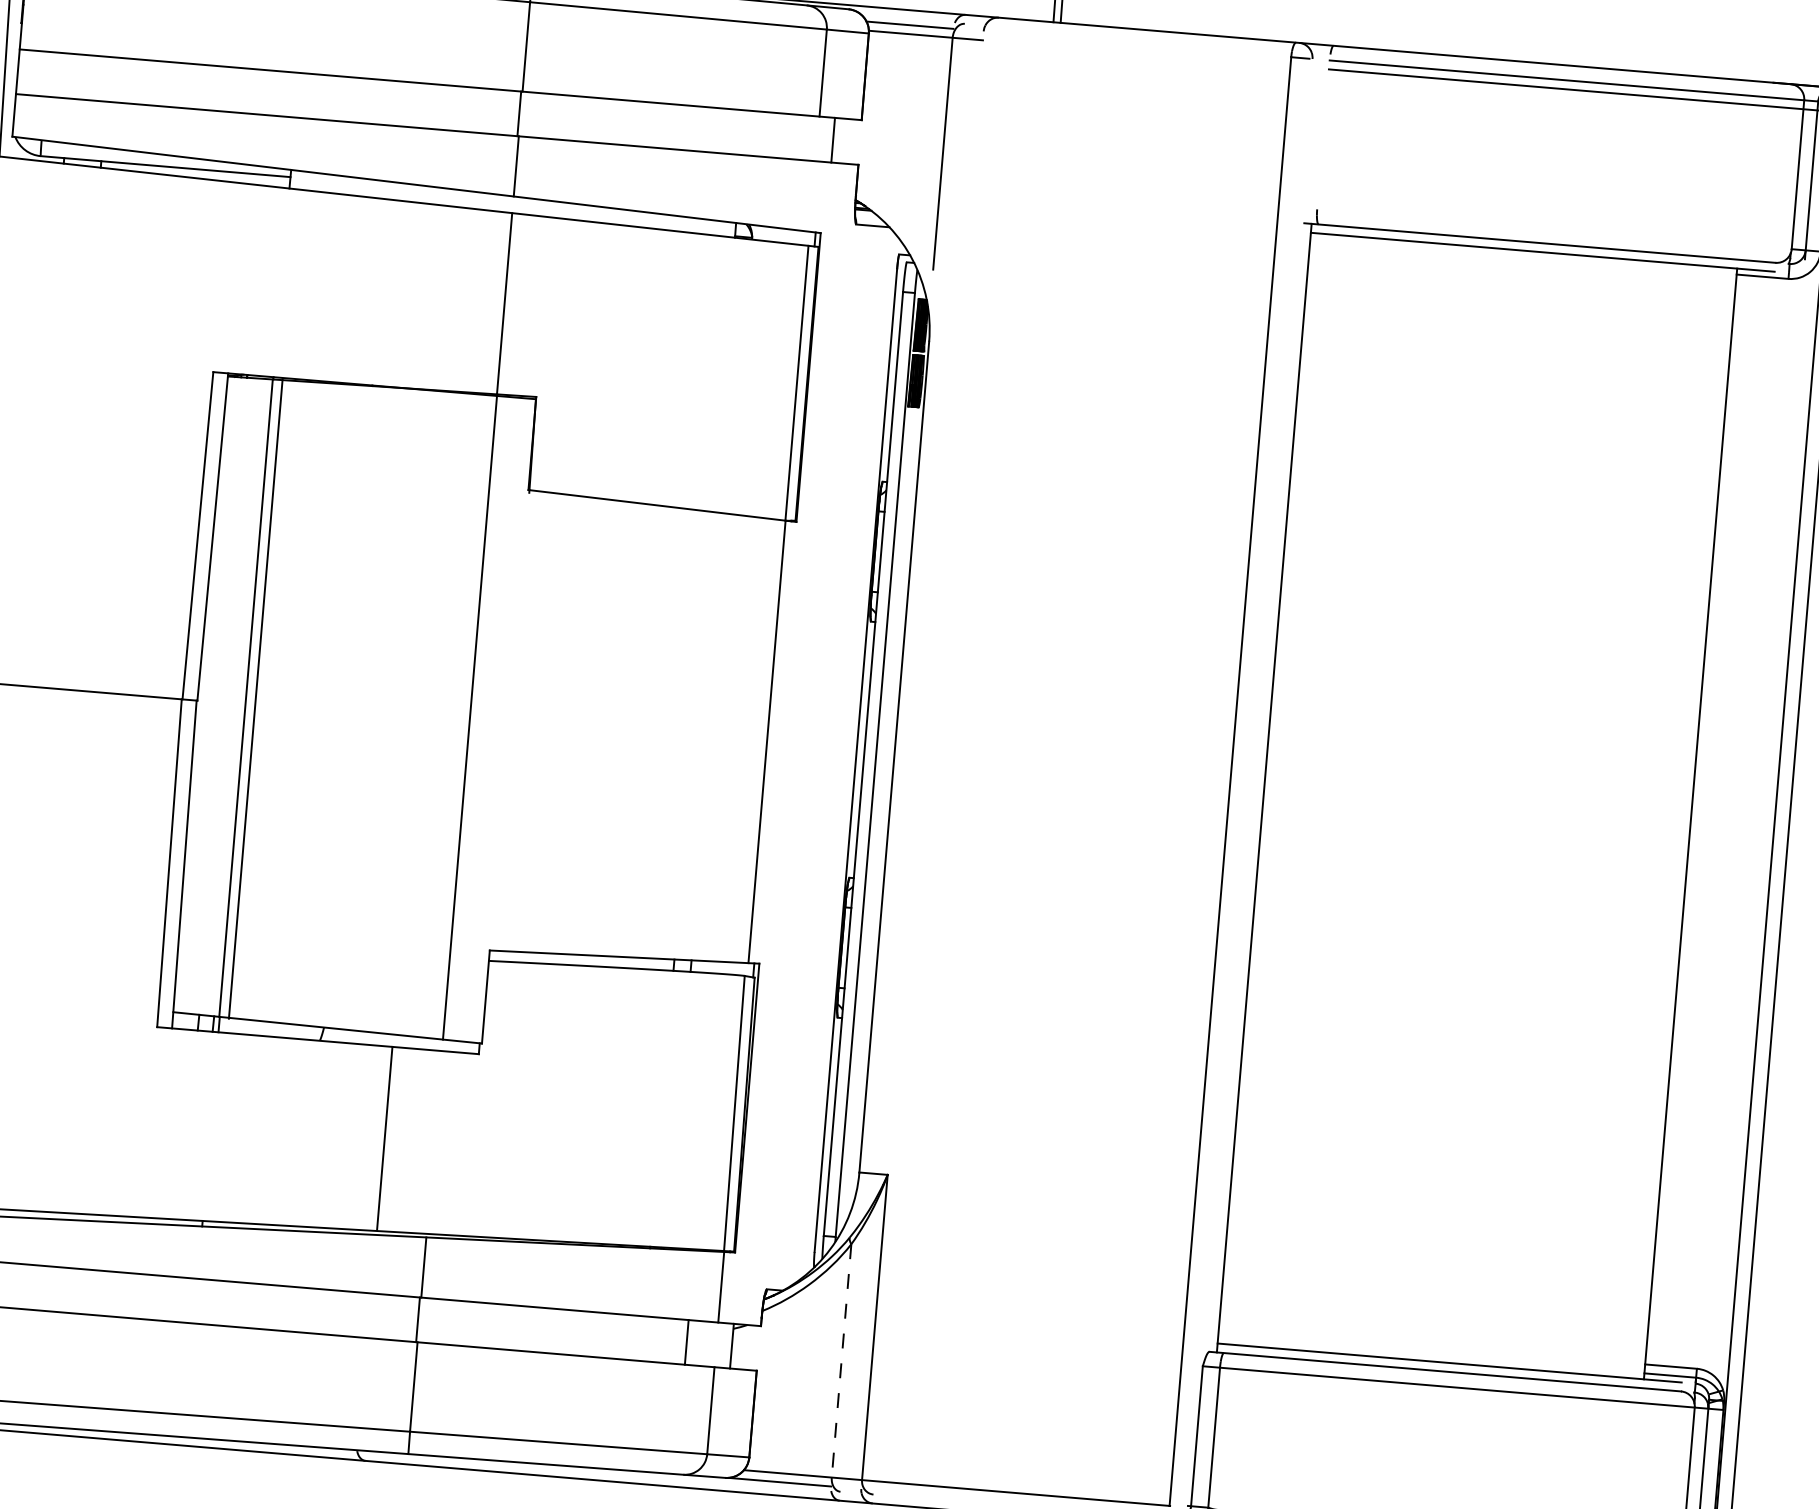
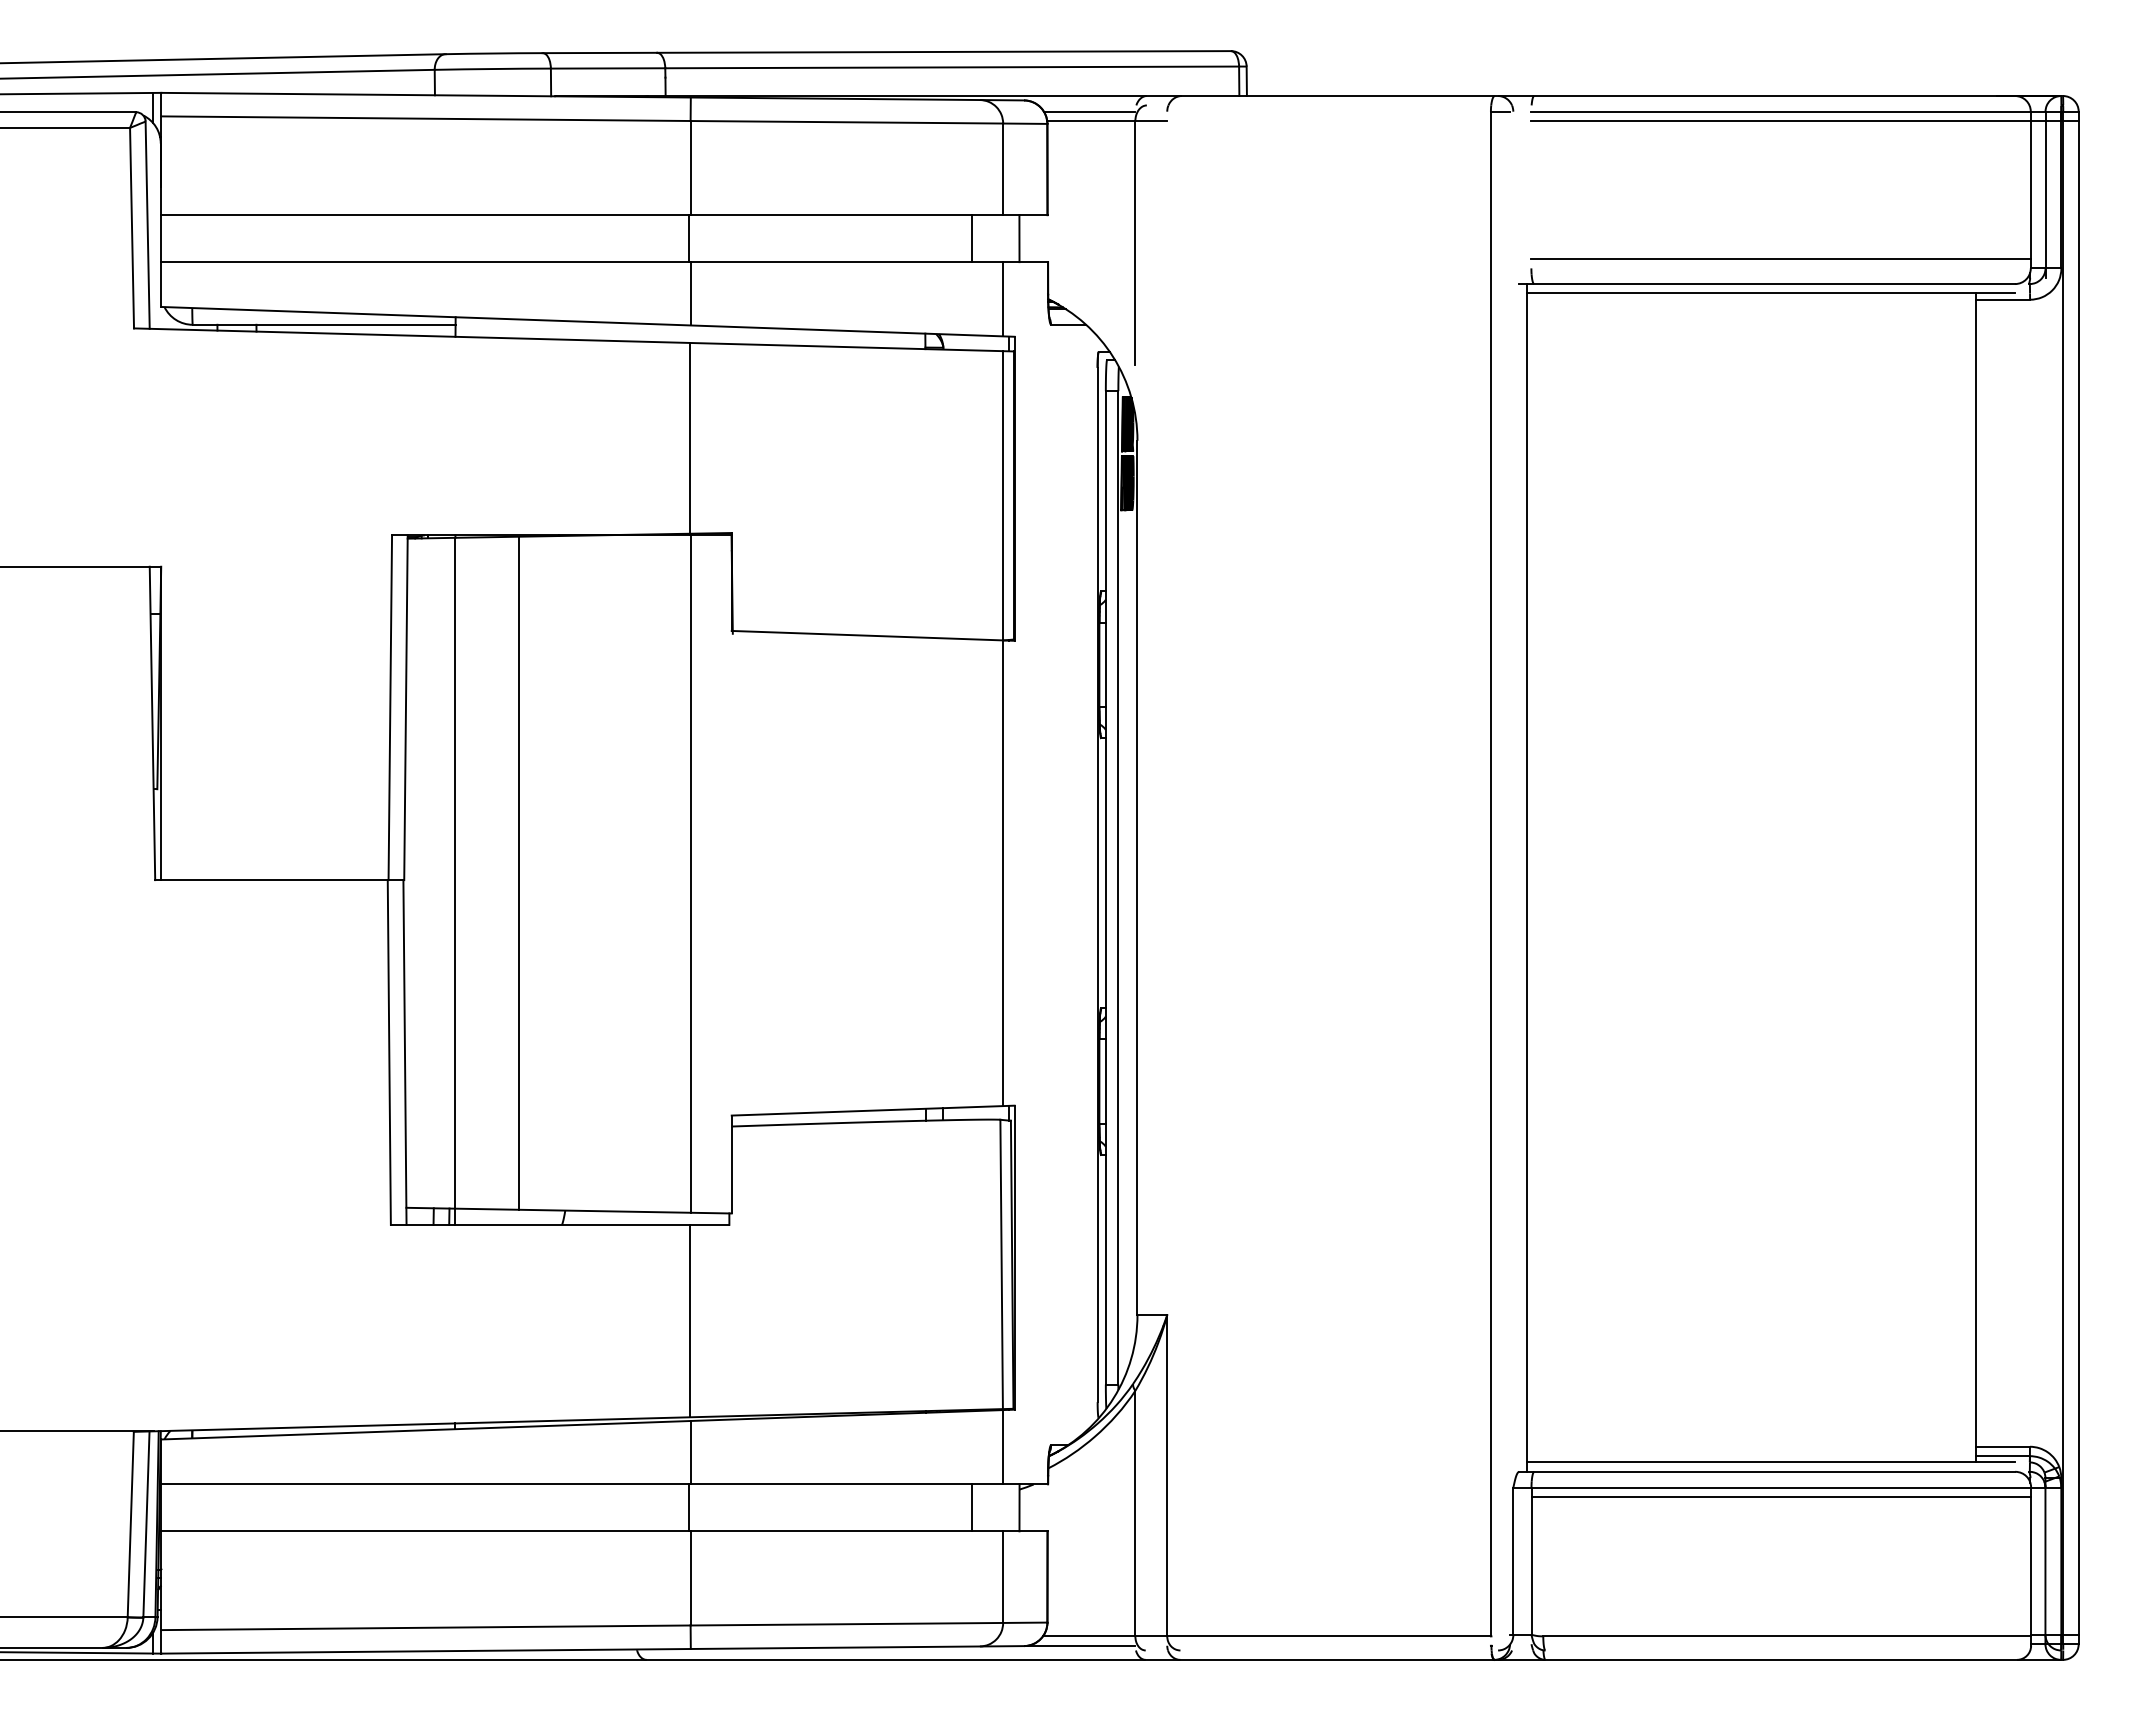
line: (787, 136) -> (971, 238), added
line: (813, 196) -> (1003, 299), added
line: (1554, 219) -> (1780, 258), added
line: (256, 698) -> (519, 872), moved
line: (384, 1137) -> (690, 1320), moved
line: (841, 1360) -> (1135, 1513), dashed -> solid
line: (1456, 1396) -> (1781, 1496), added

